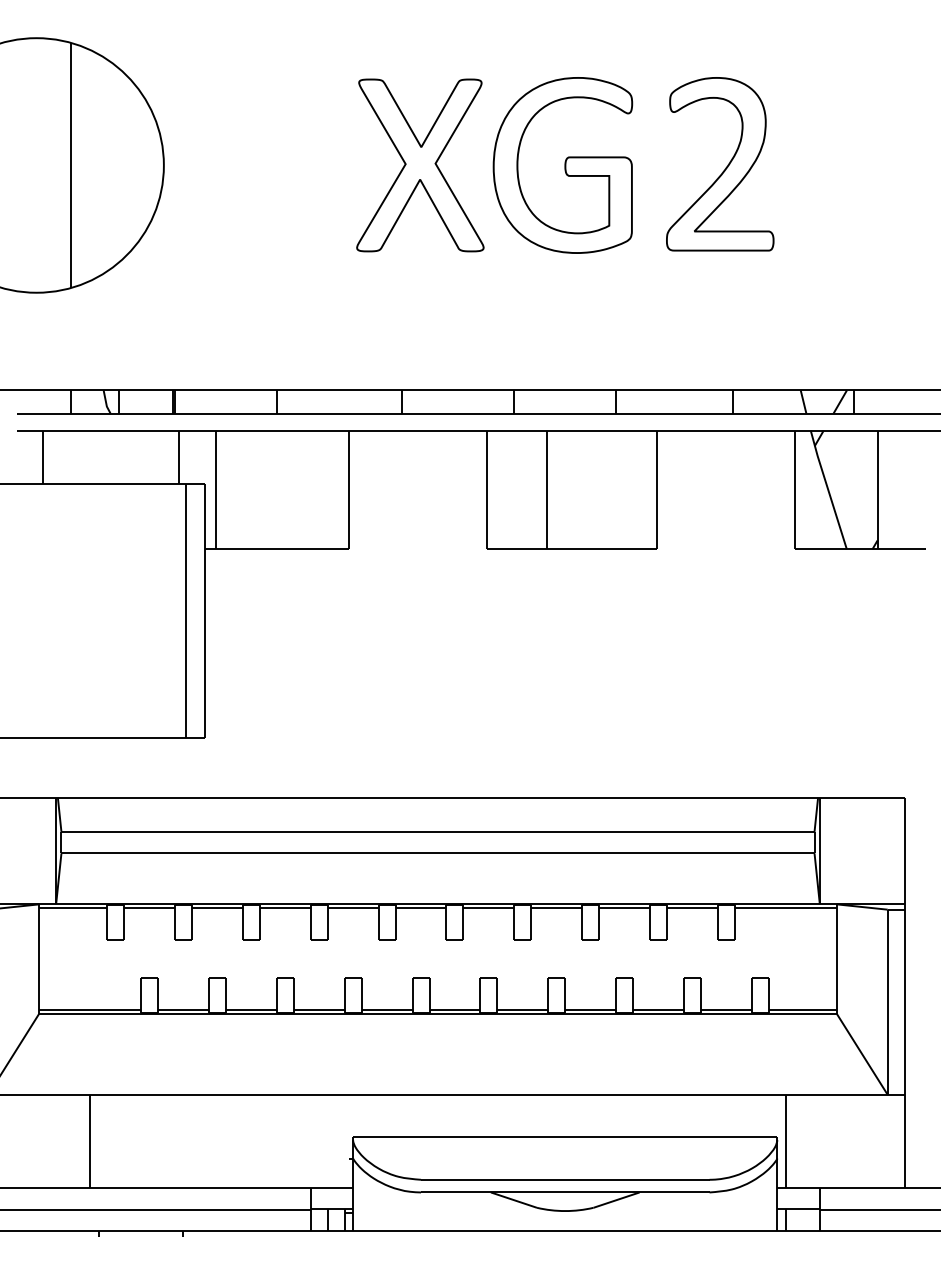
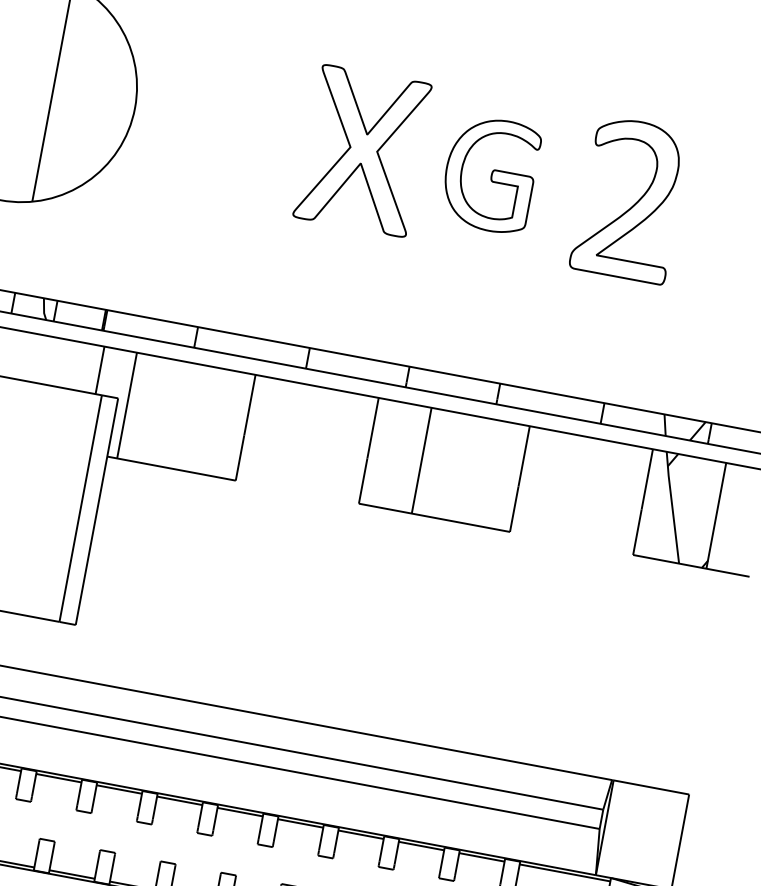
part: (562, 165) -> (489, 174), size x0.7

